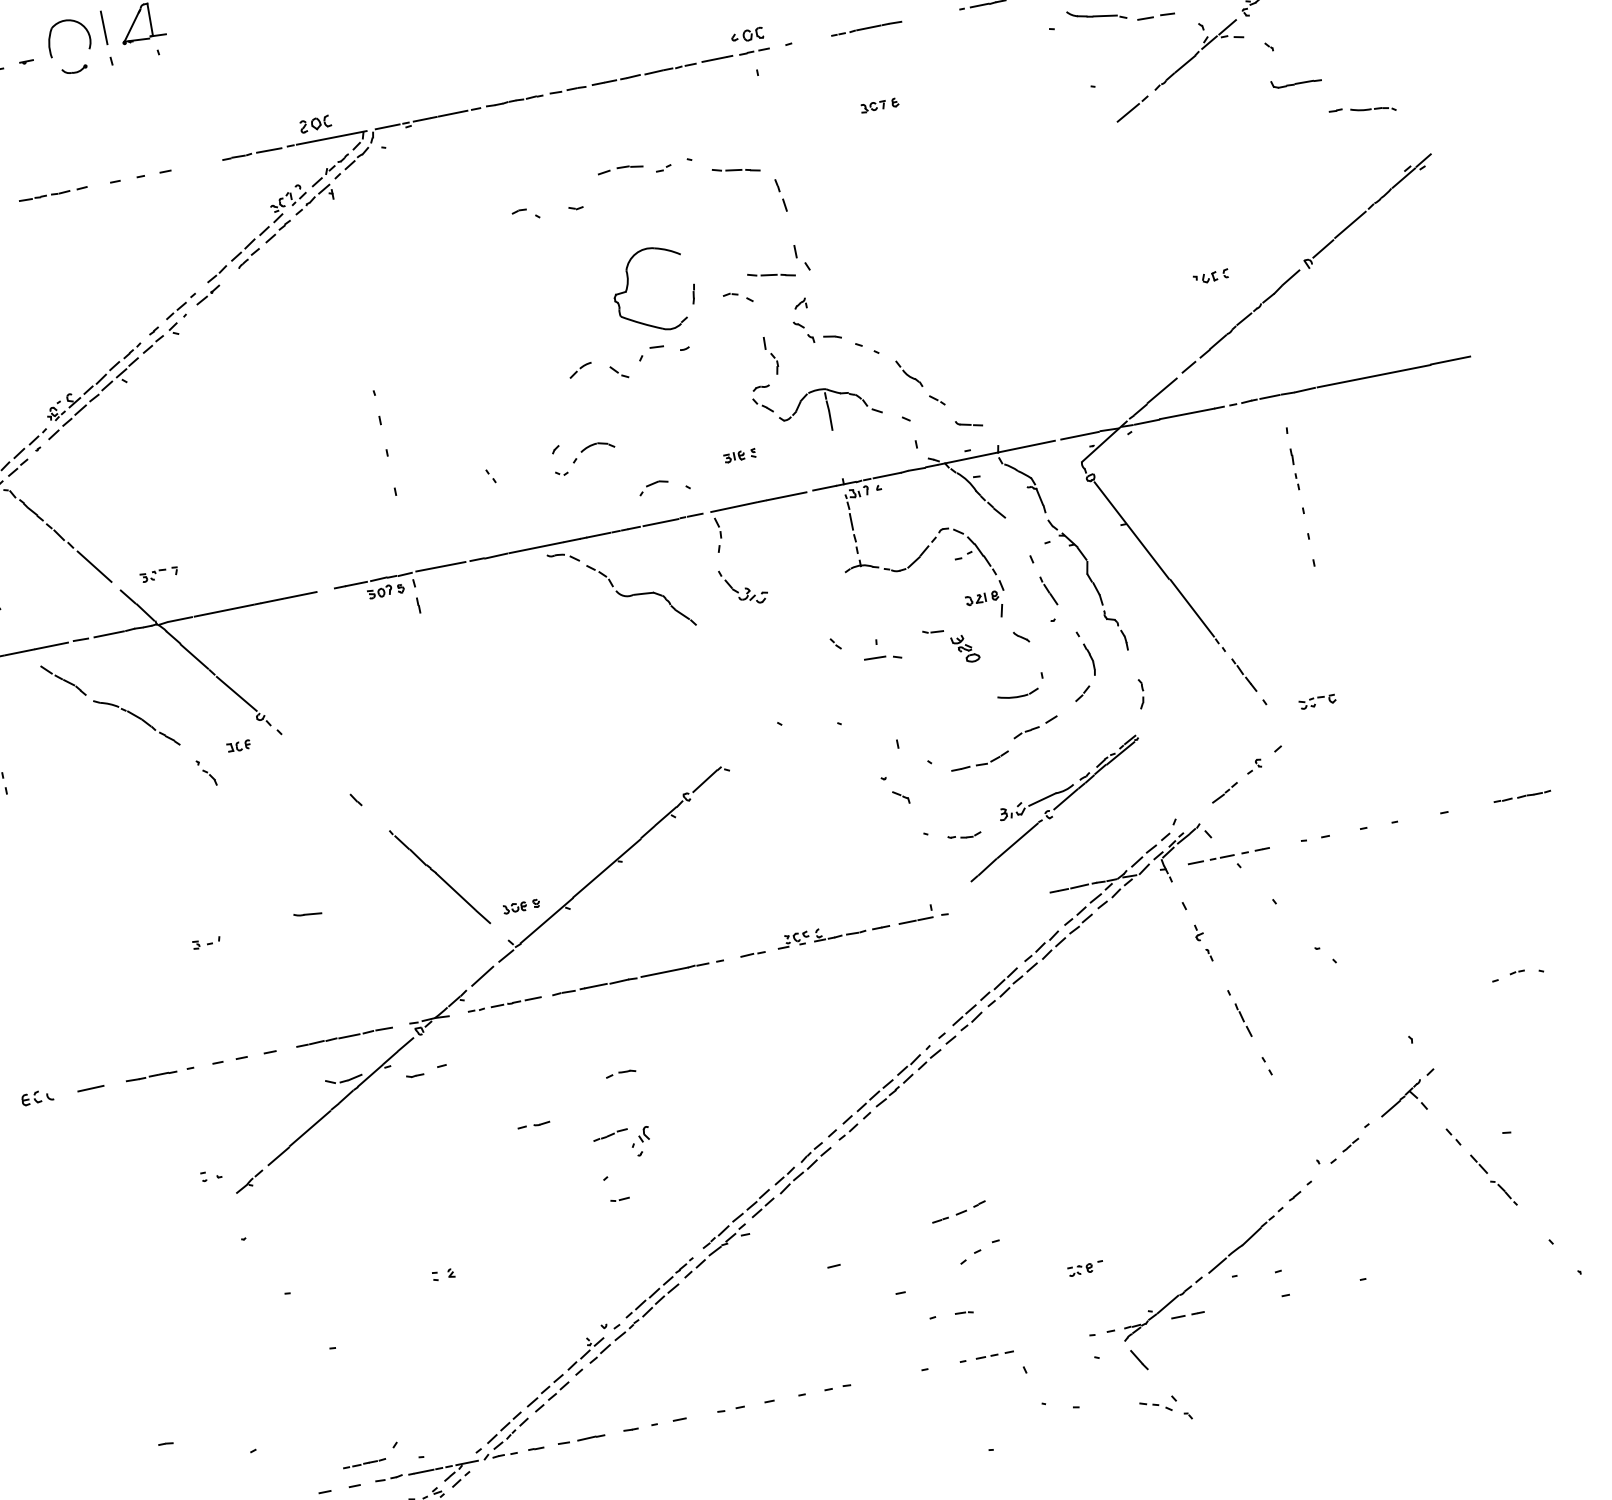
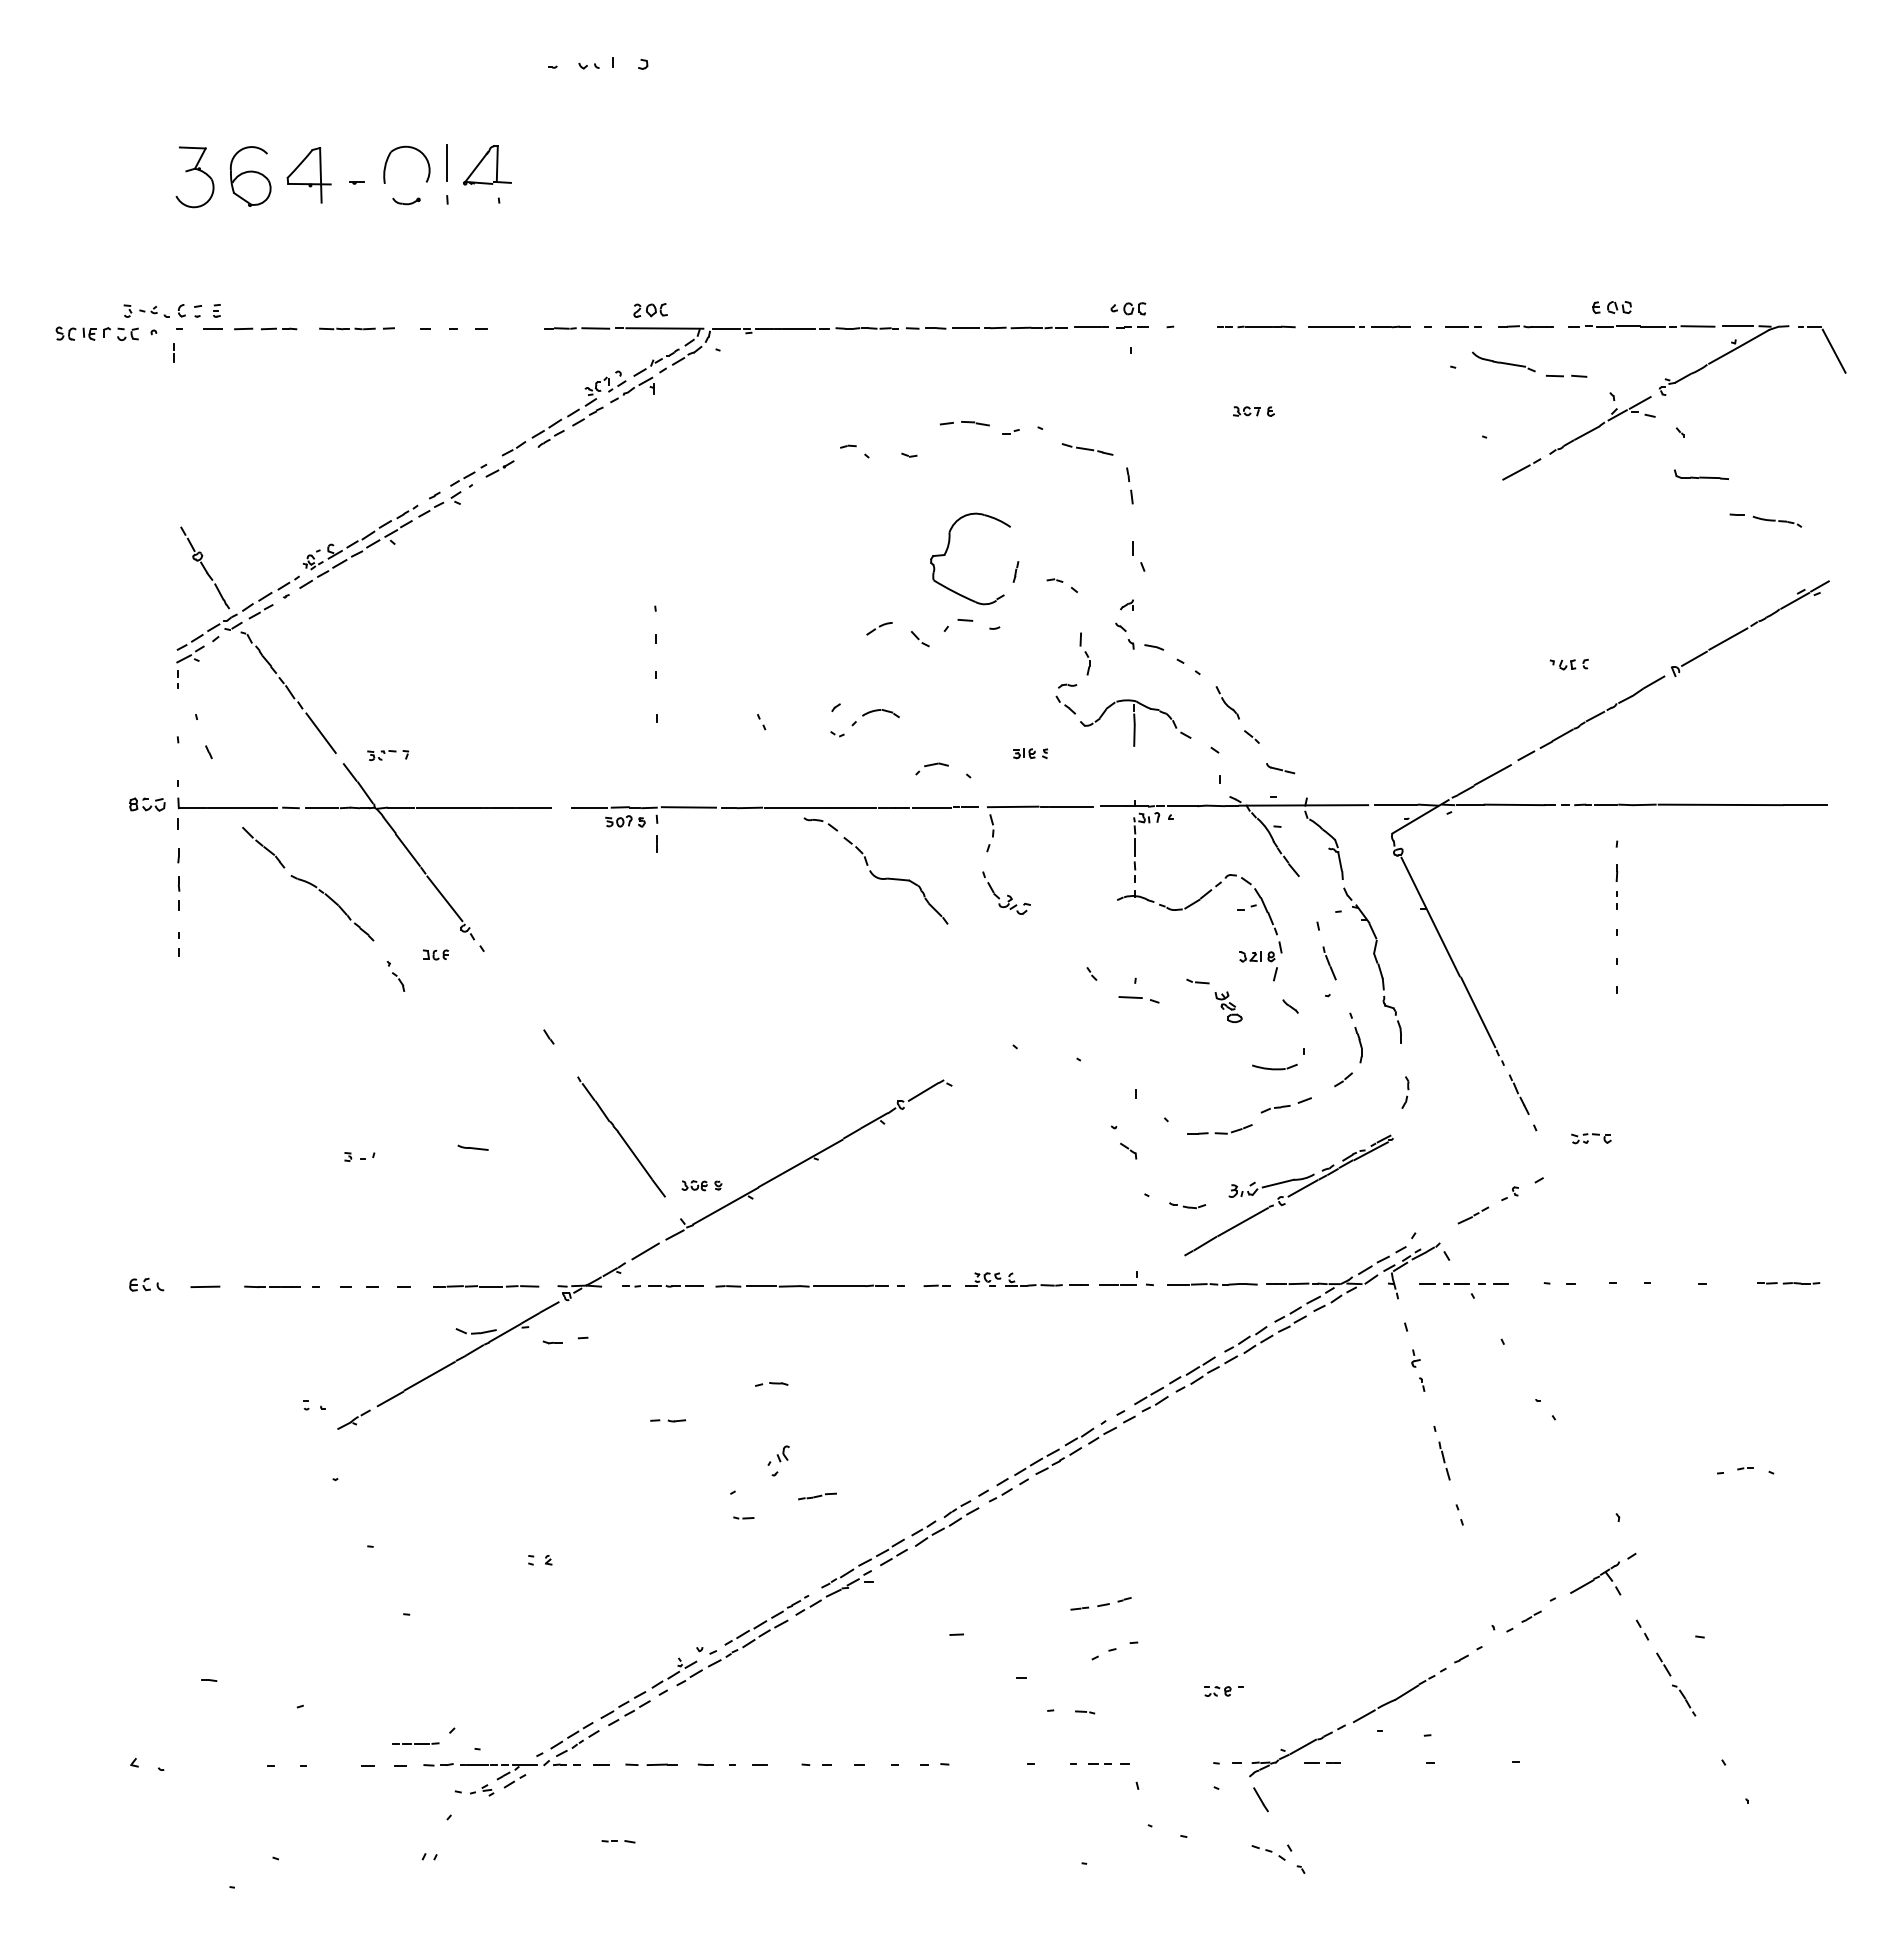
line: (934, 14) -> (1331, 326), added
part: (771, 275) -> (1102, 568), removed
line: (1001, 902) -> (1212, 1284), added
part: (610, 1135) -> (817, 1496), moved

